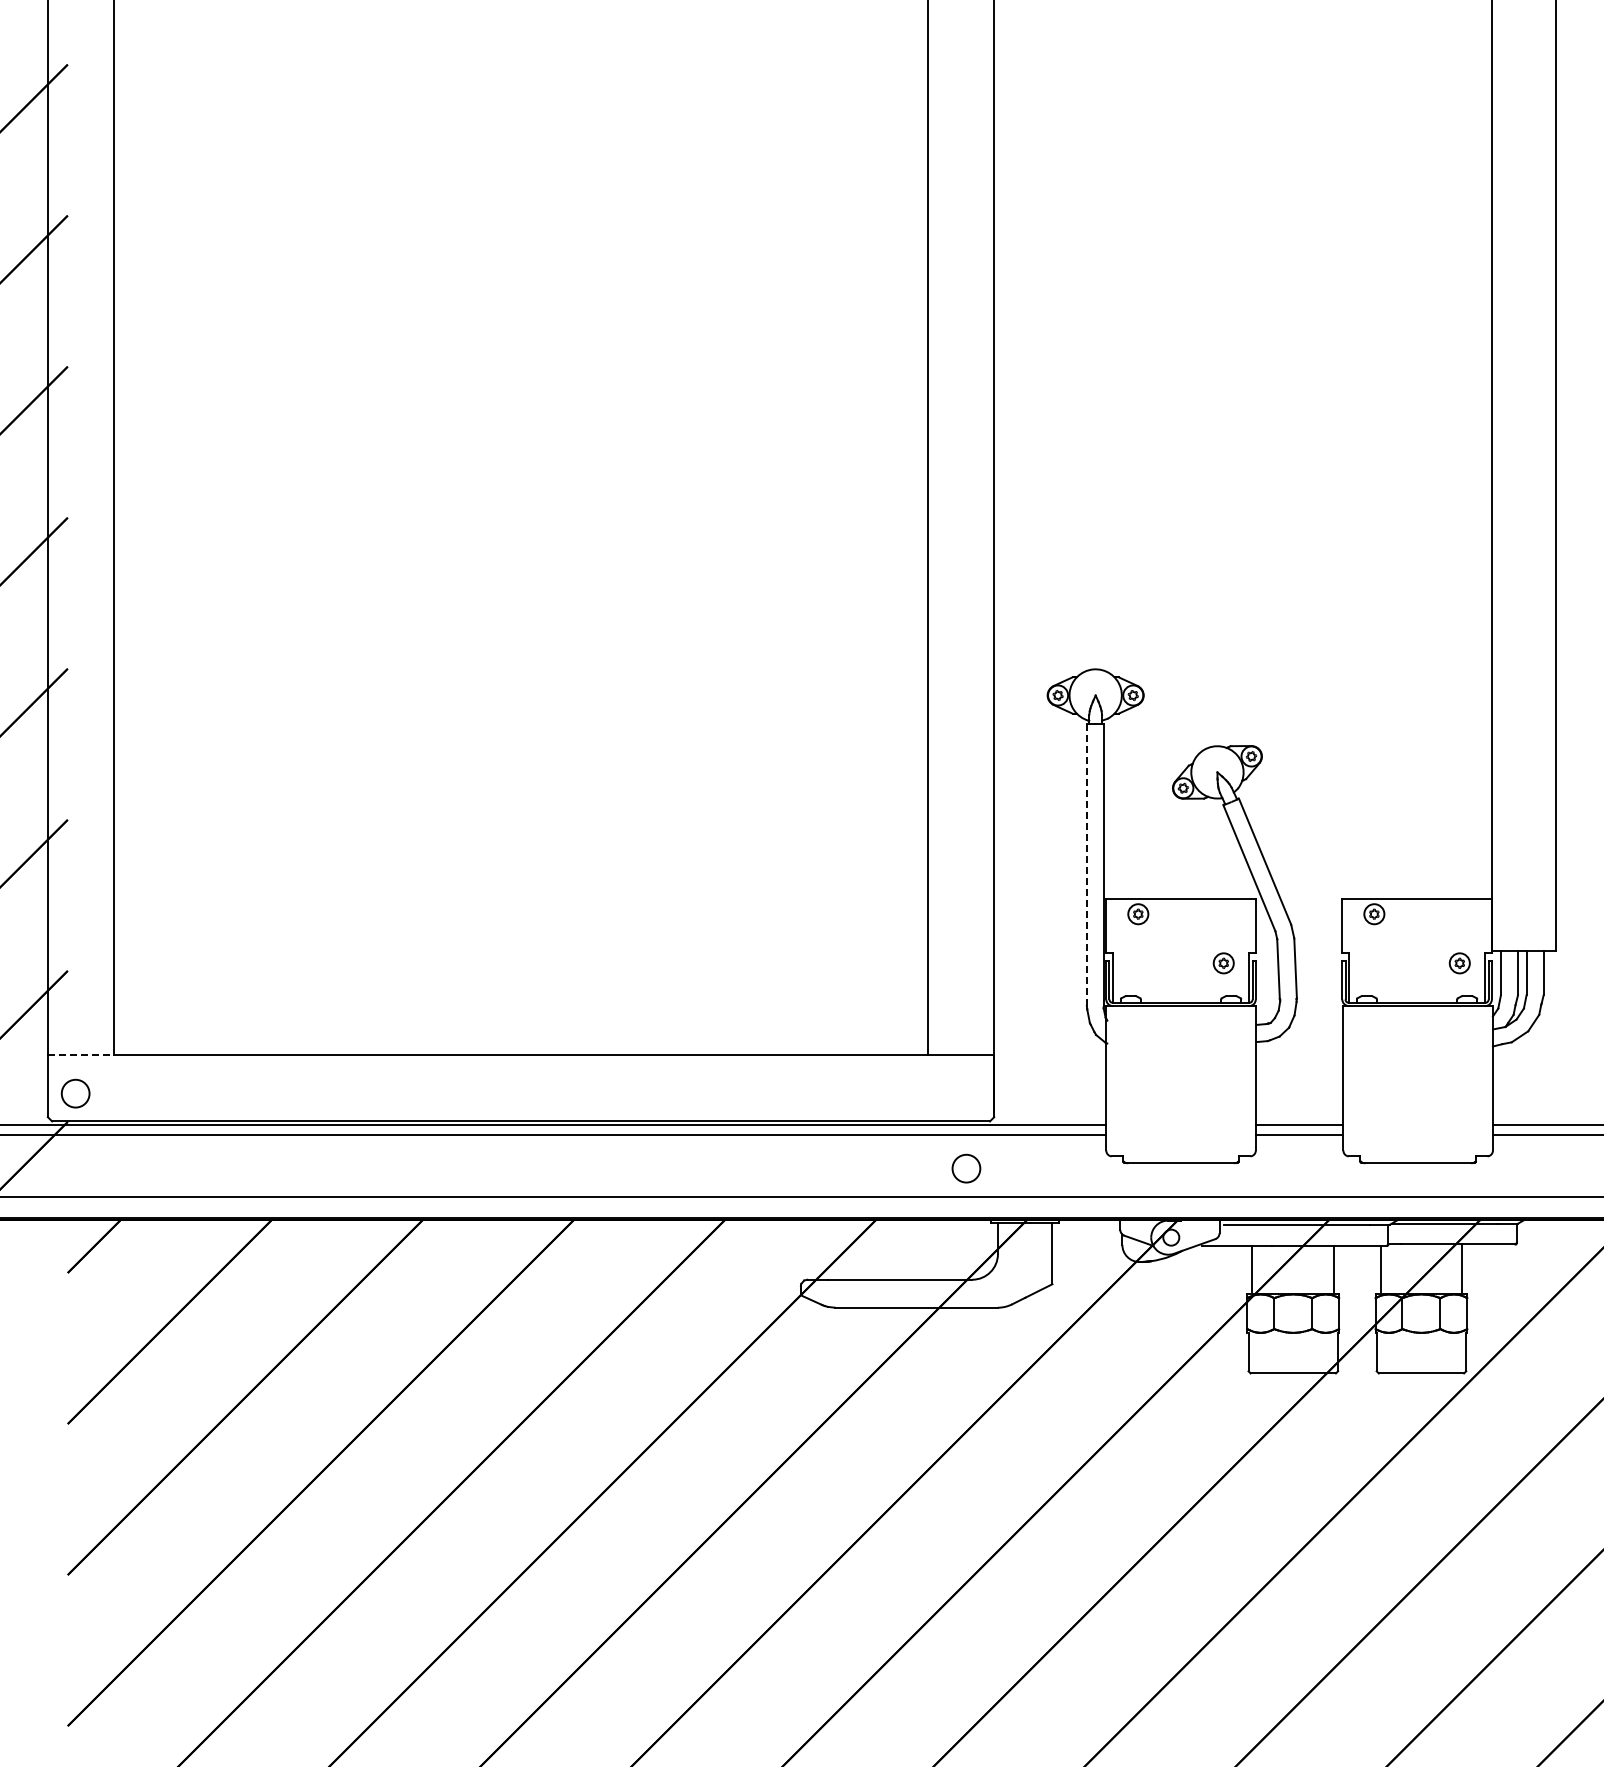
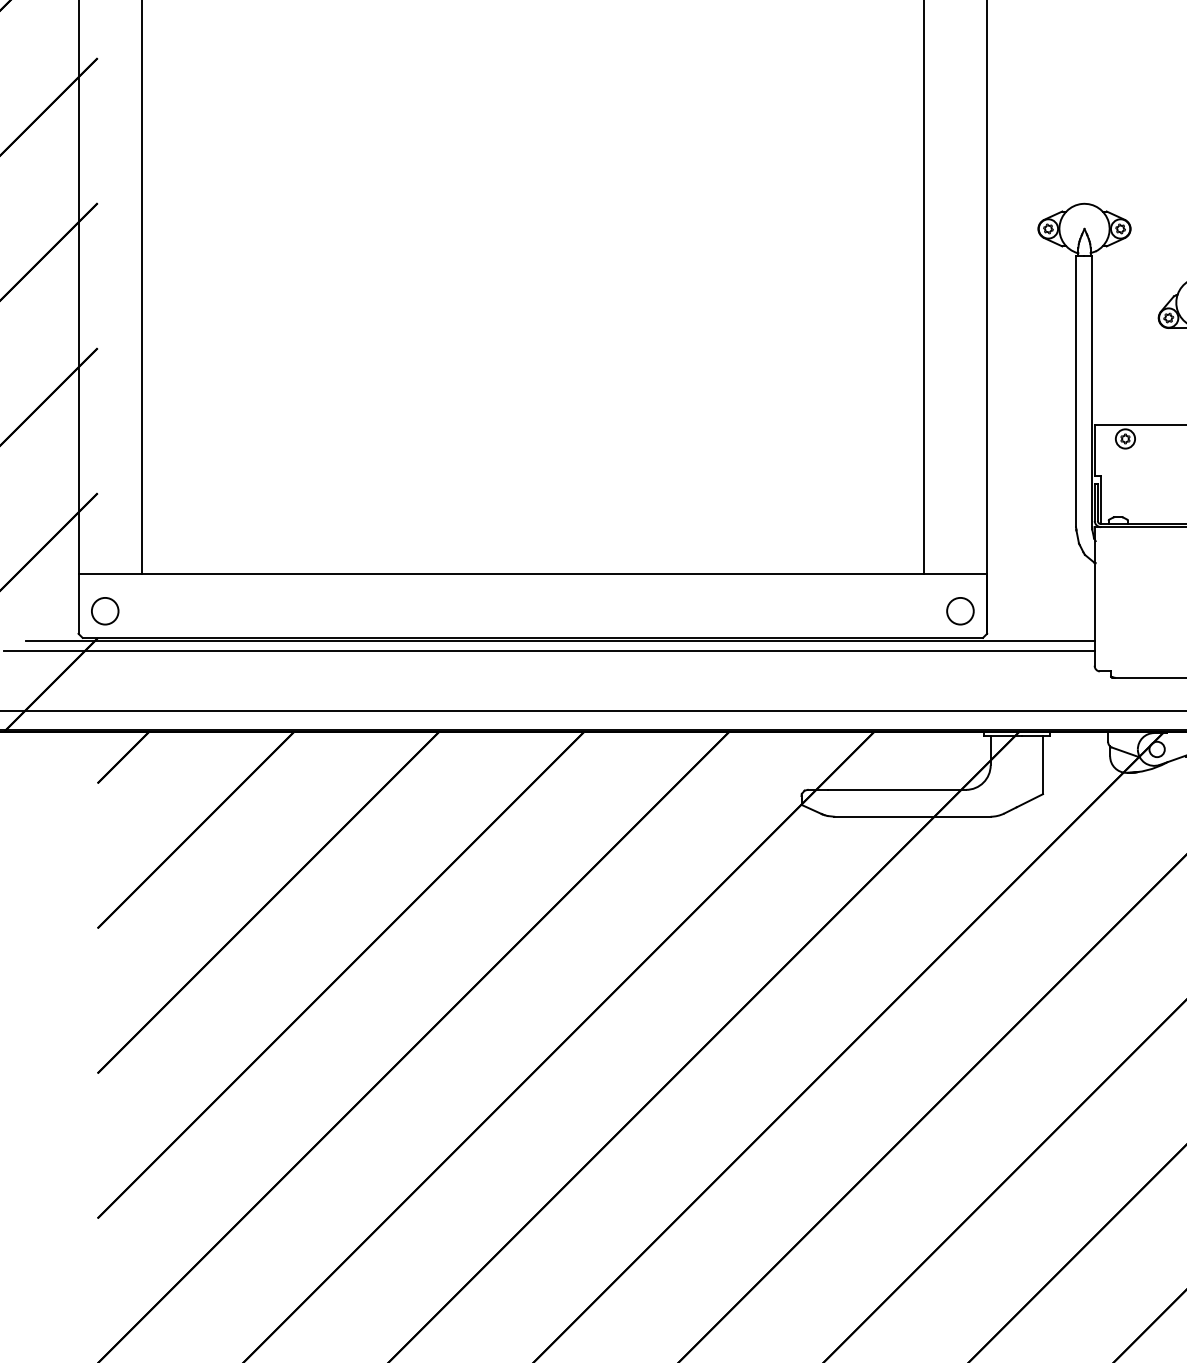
line: (1086, 865) -> (1075, 392), dashed -> solid
line: (81, 1055) -> (110, 574), dashed -> solid
circle: (966, 1168) -> (960, 611), moved

